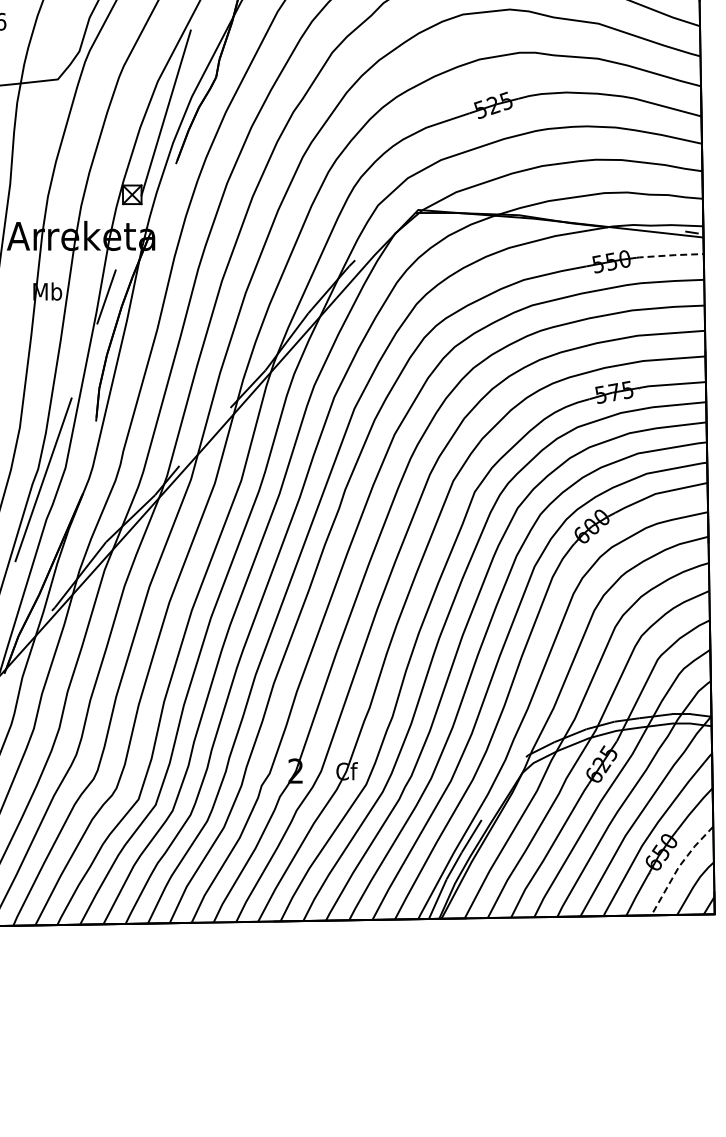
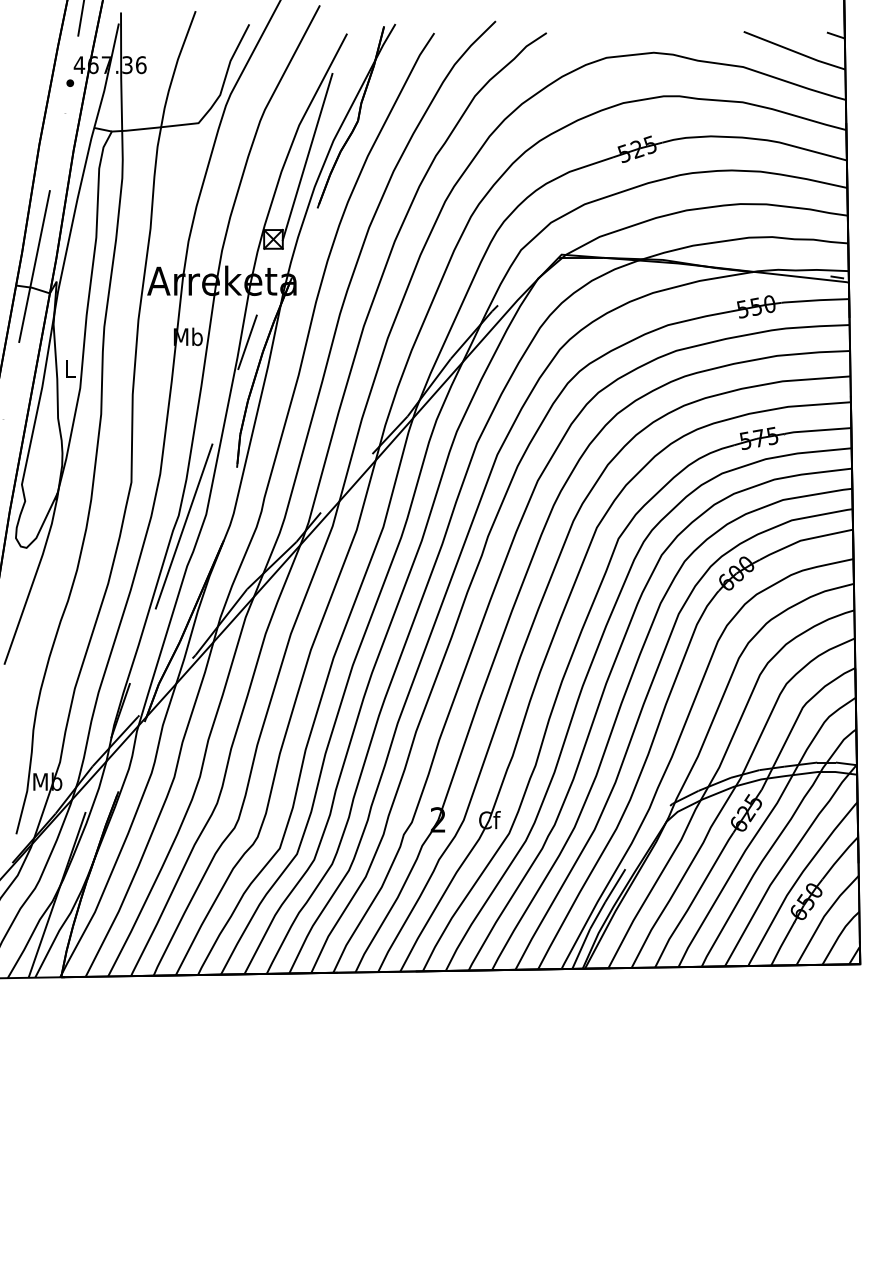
line: (671, 255) -> (816, 300), dashed -> solid
line: (679, 866) -> (824, 916), dashed -> solid

